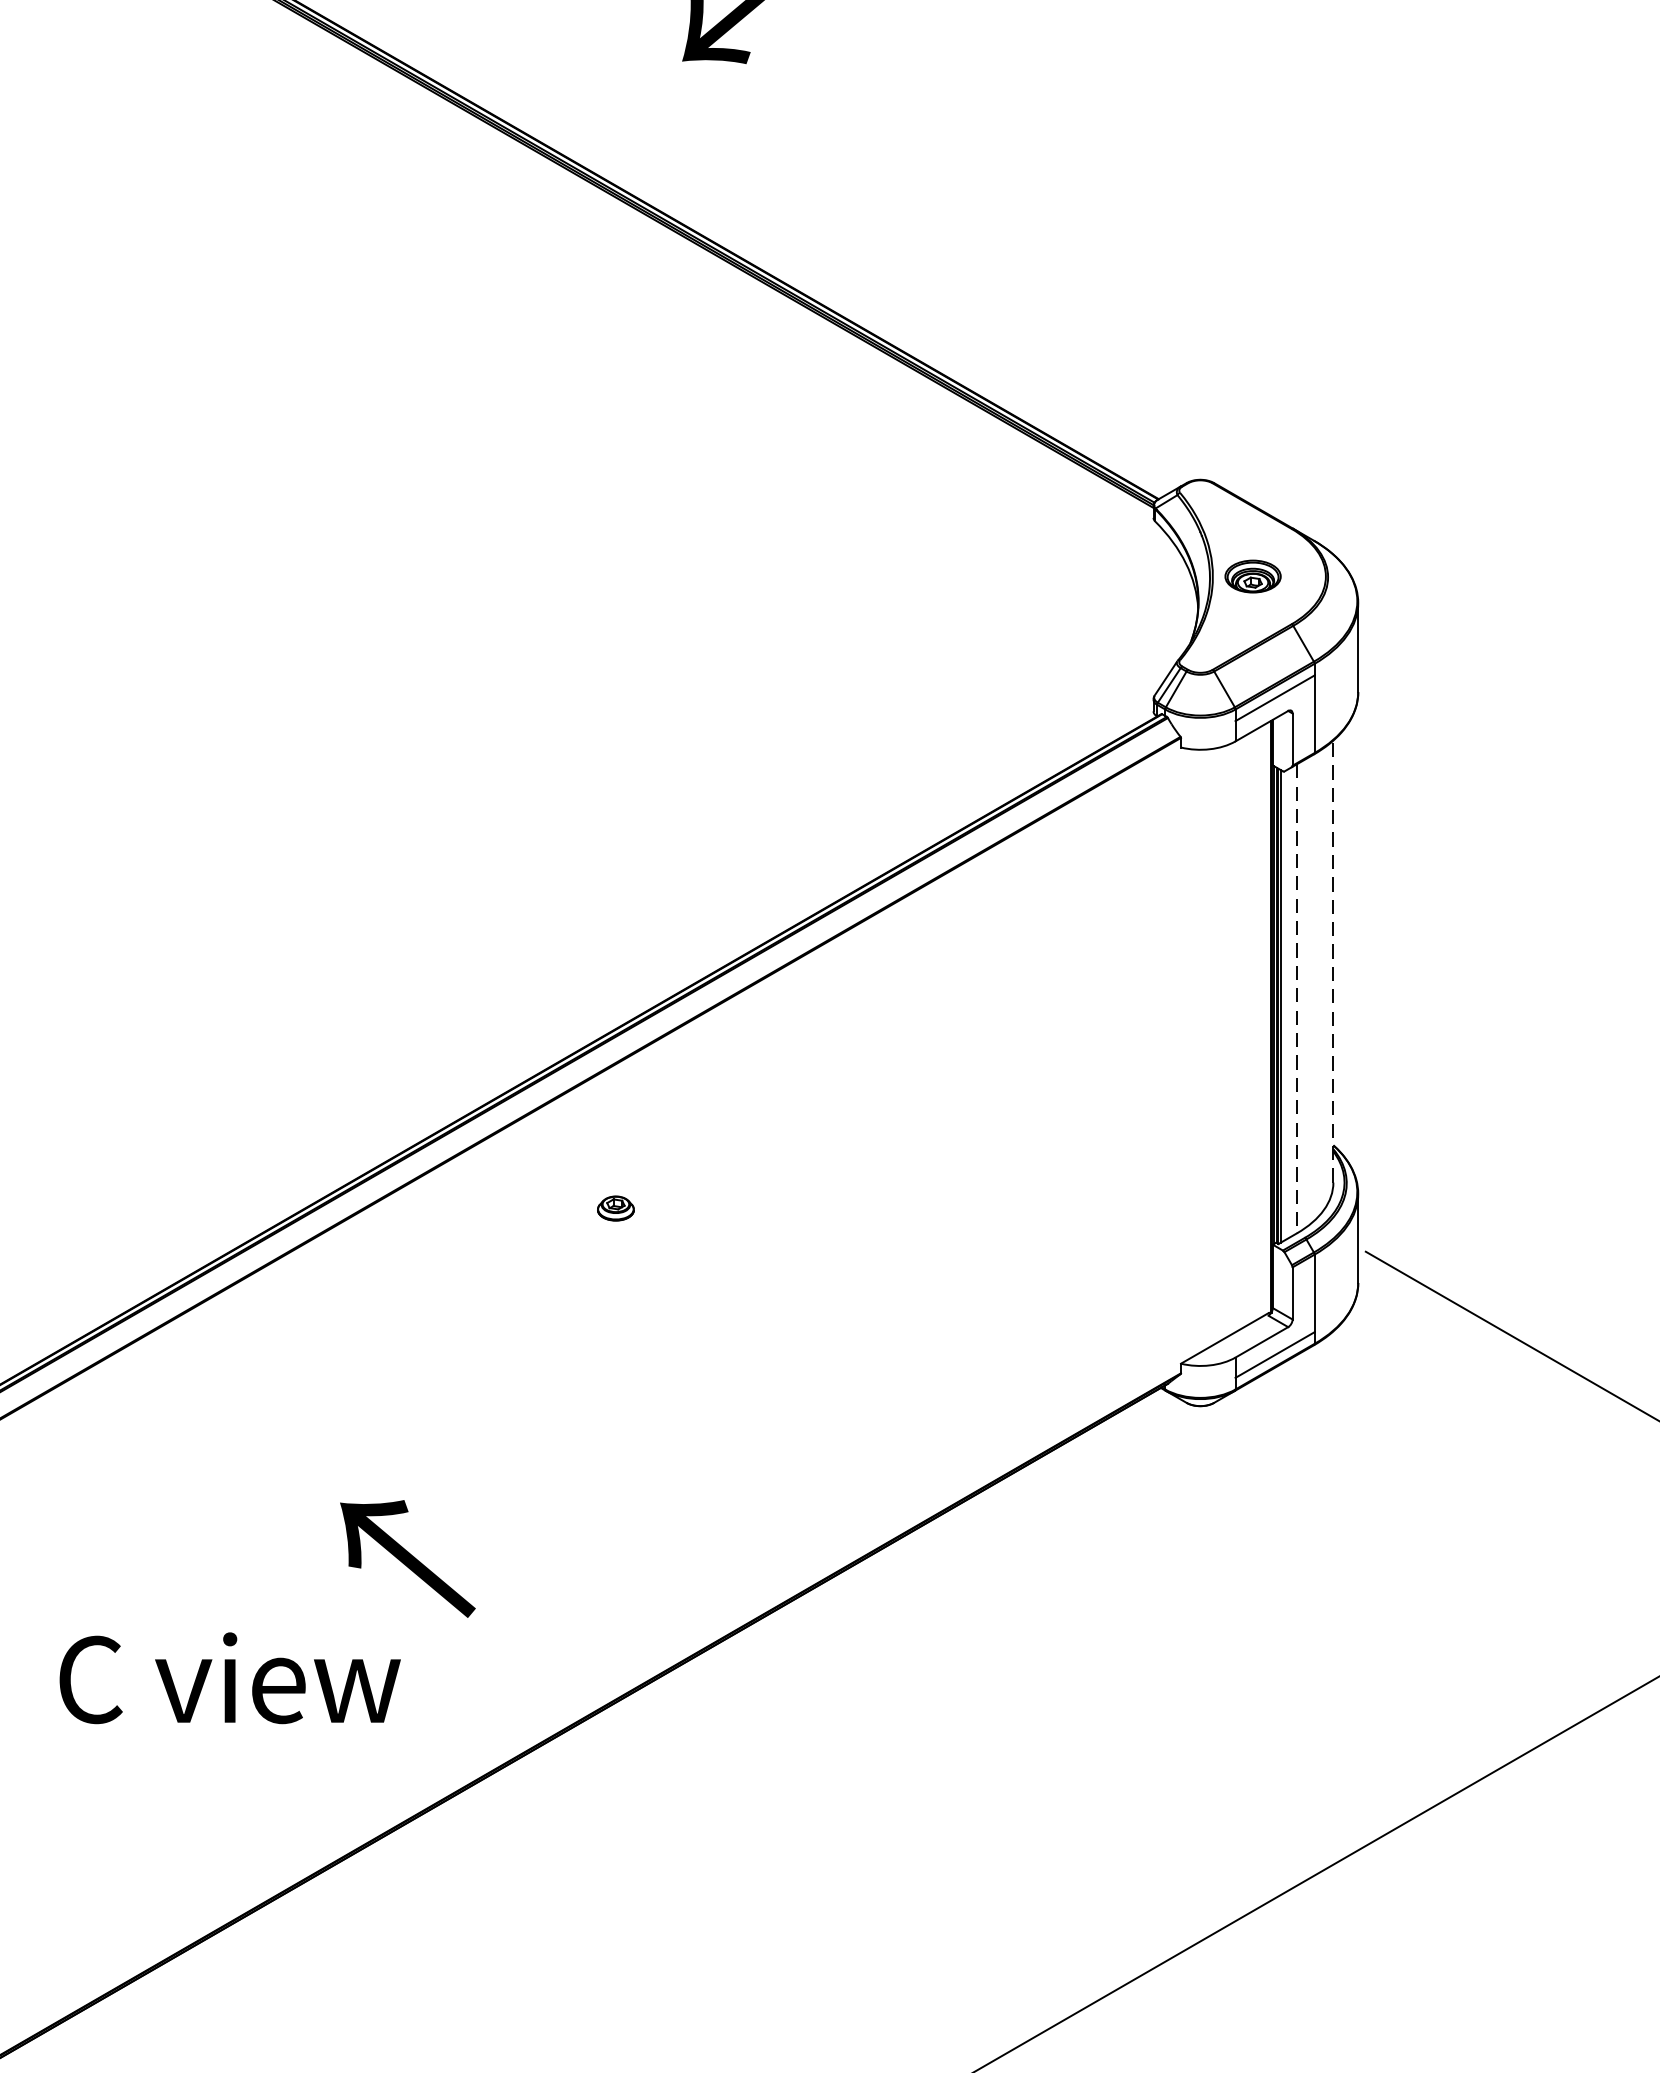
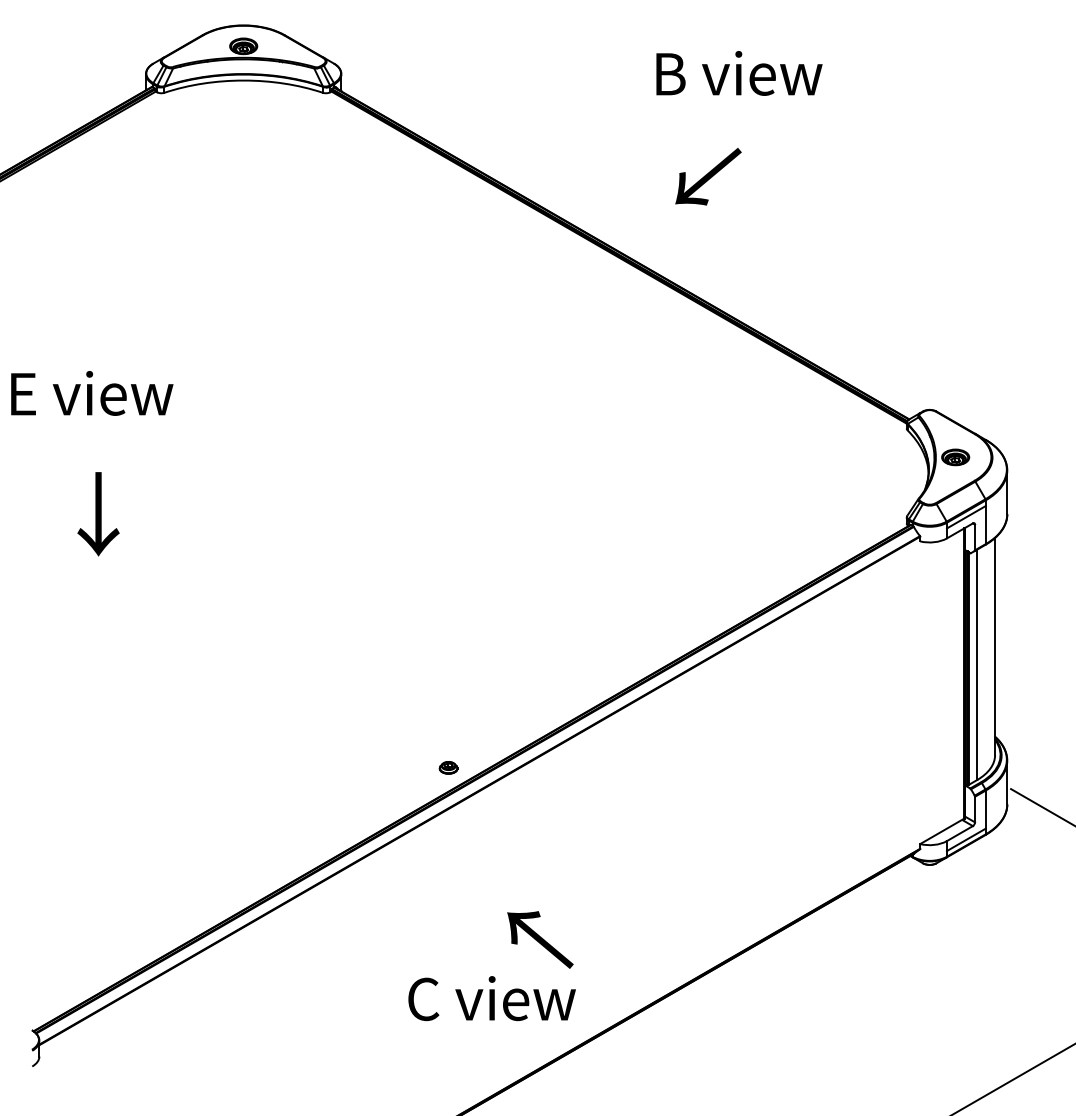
line: (1334, 961) -> (995, 646), dashed -> solid
line: (1297, 1000) -> (977, 665), dashed -> solid
part: (615, 1207) -> (448, 767), moved
text: (228, 1678) -> (491, 998), moved

